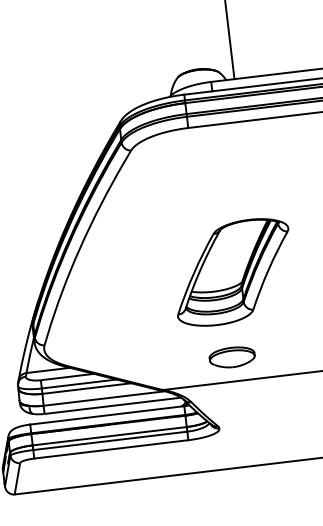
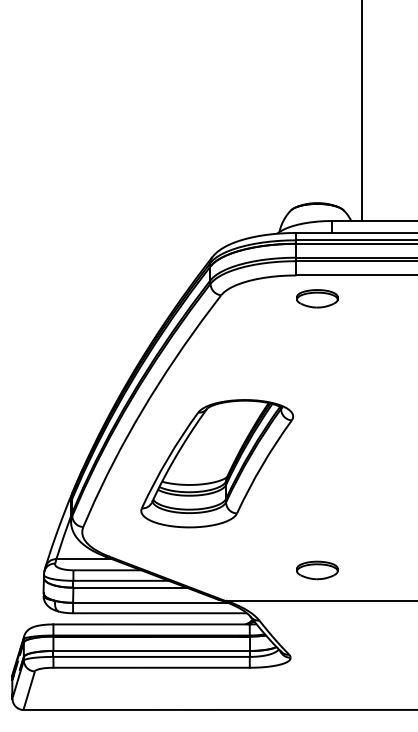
part: (206, 144) -> (317, 298), added
part: (233, 272) -> (217, 463), moved
part: (232, 357) -> (317, 570), size x0.71

